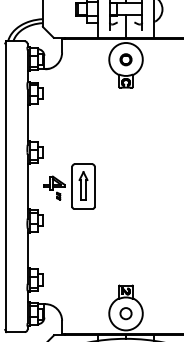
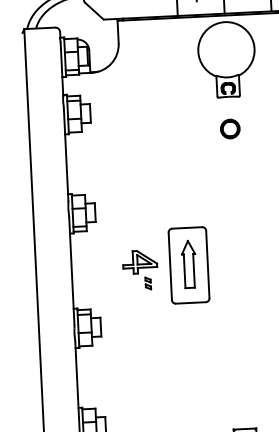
part: (125, 59) -> (229, 128), moved
part: (69, 186) -> (165, 266), moved

